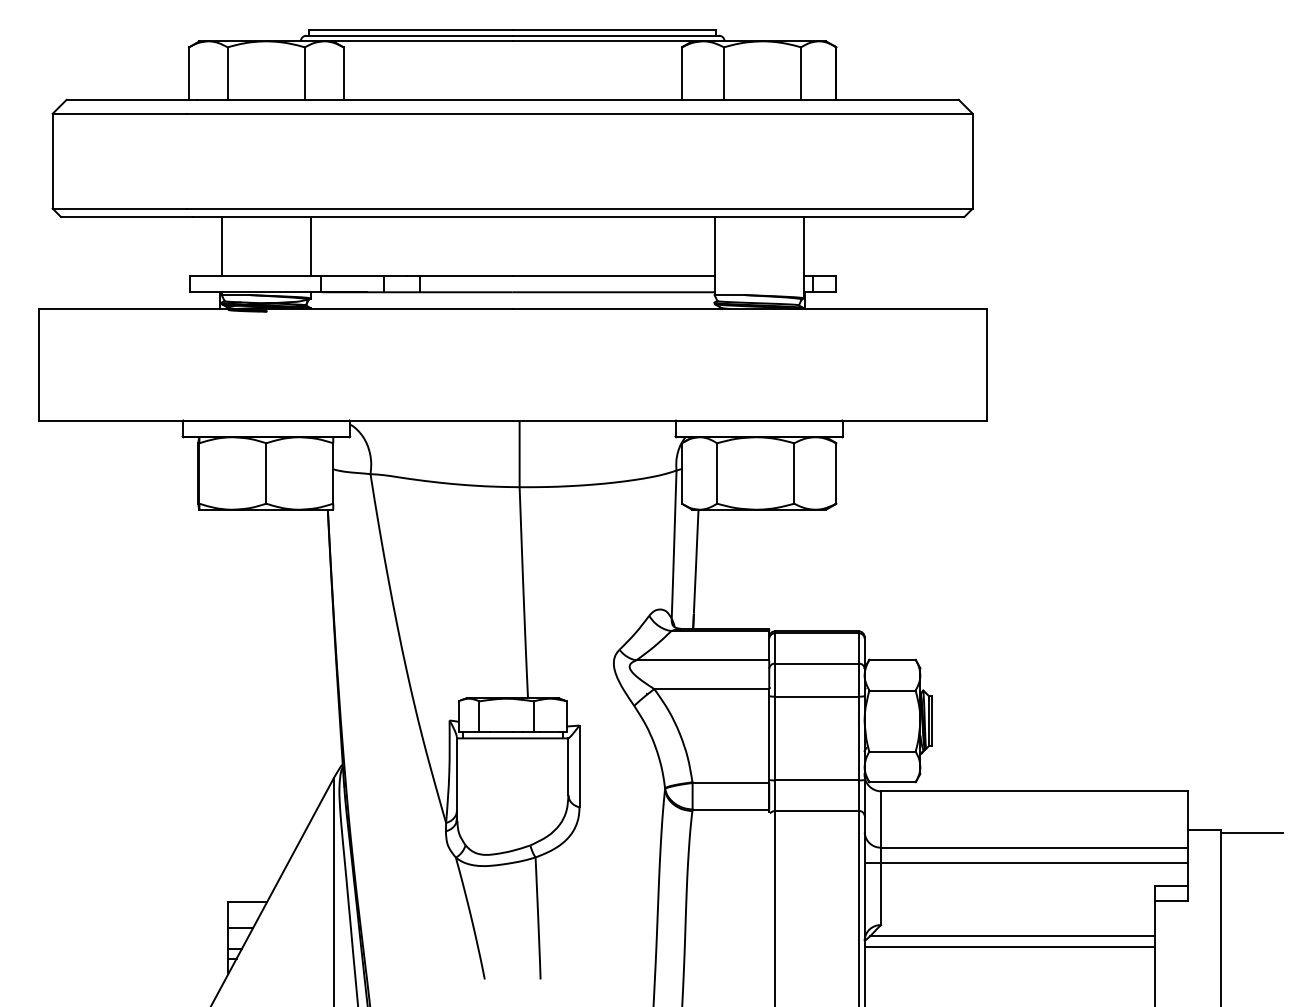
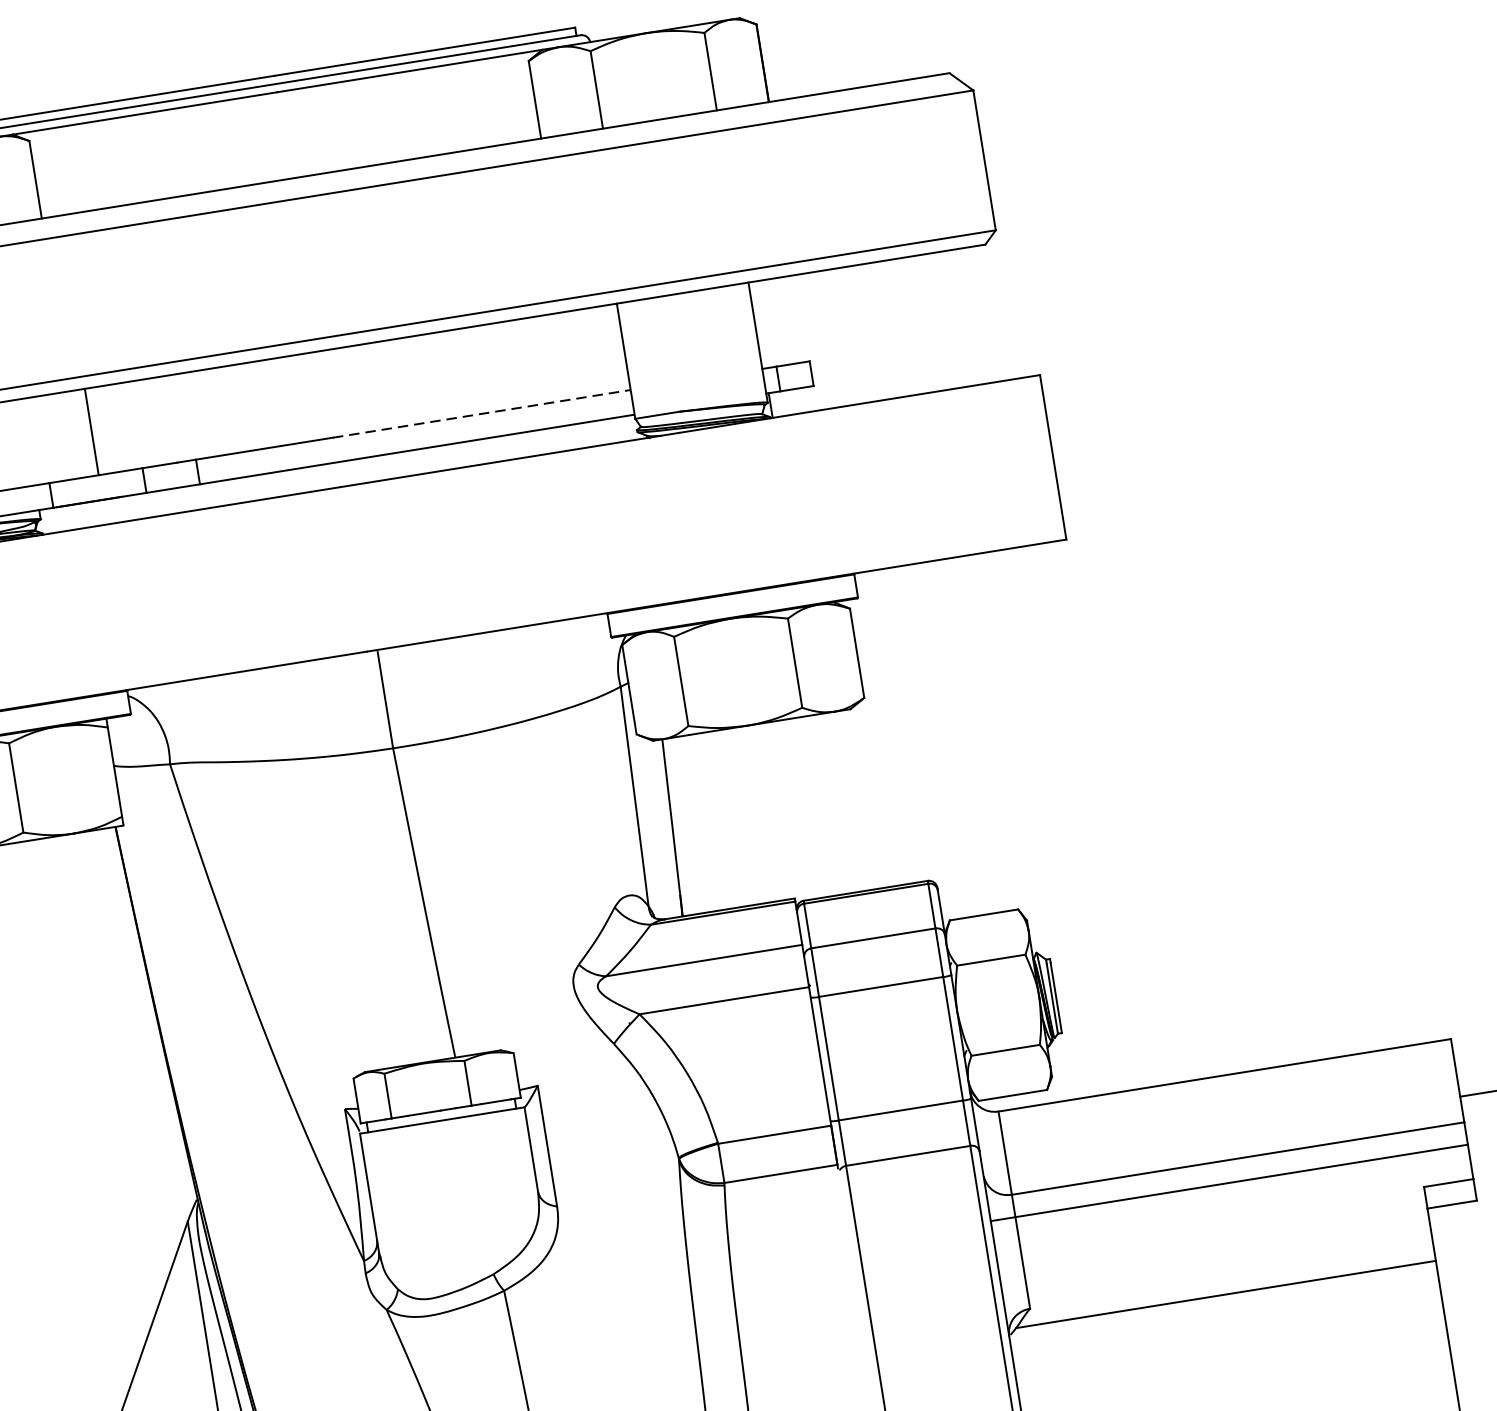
line: (310, 245) -> (90, 431), moved
line: (613, 275) -> (481, 413), solid -> dashed
line: (1009, 947) -> (1224, 1311), removed

